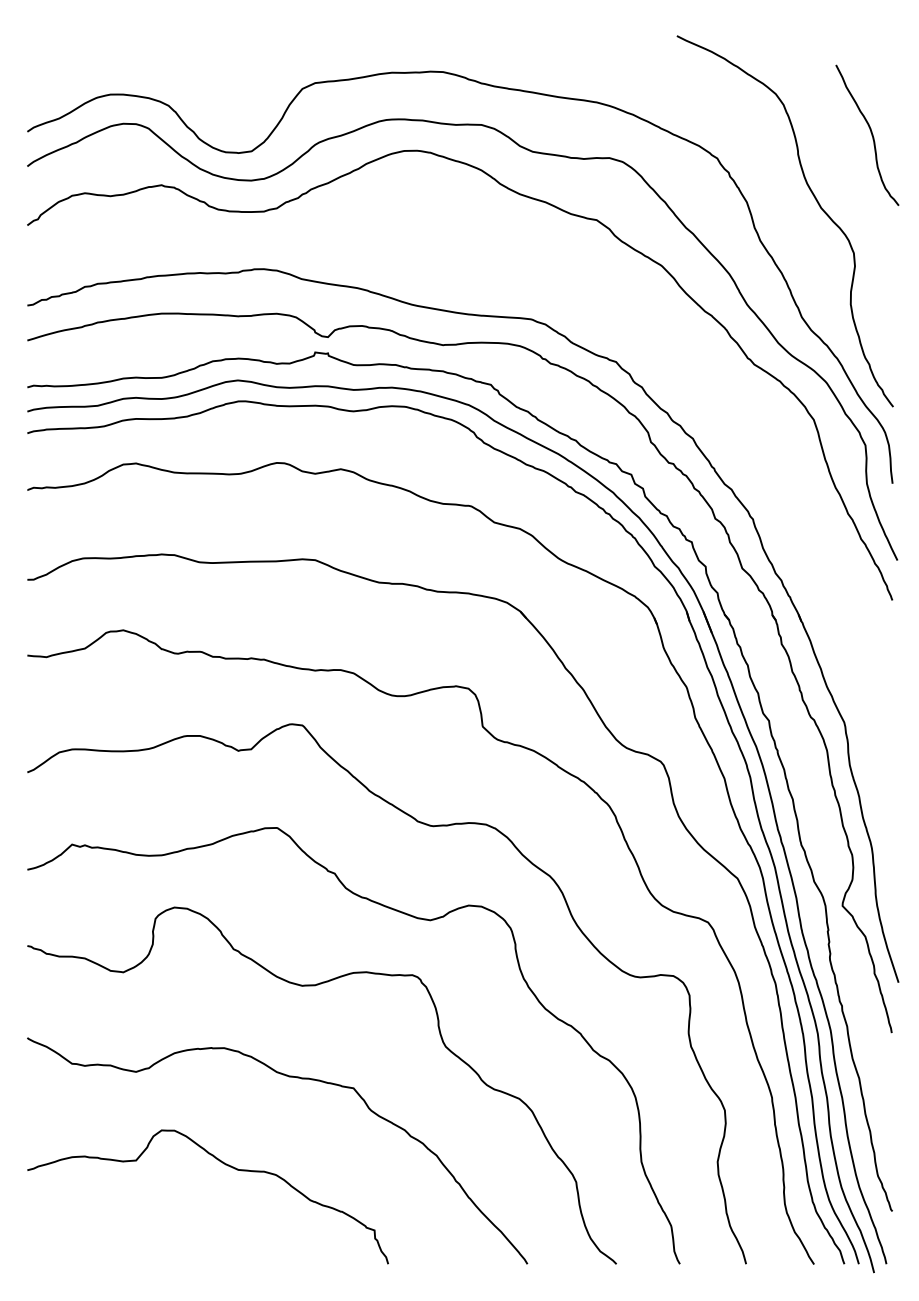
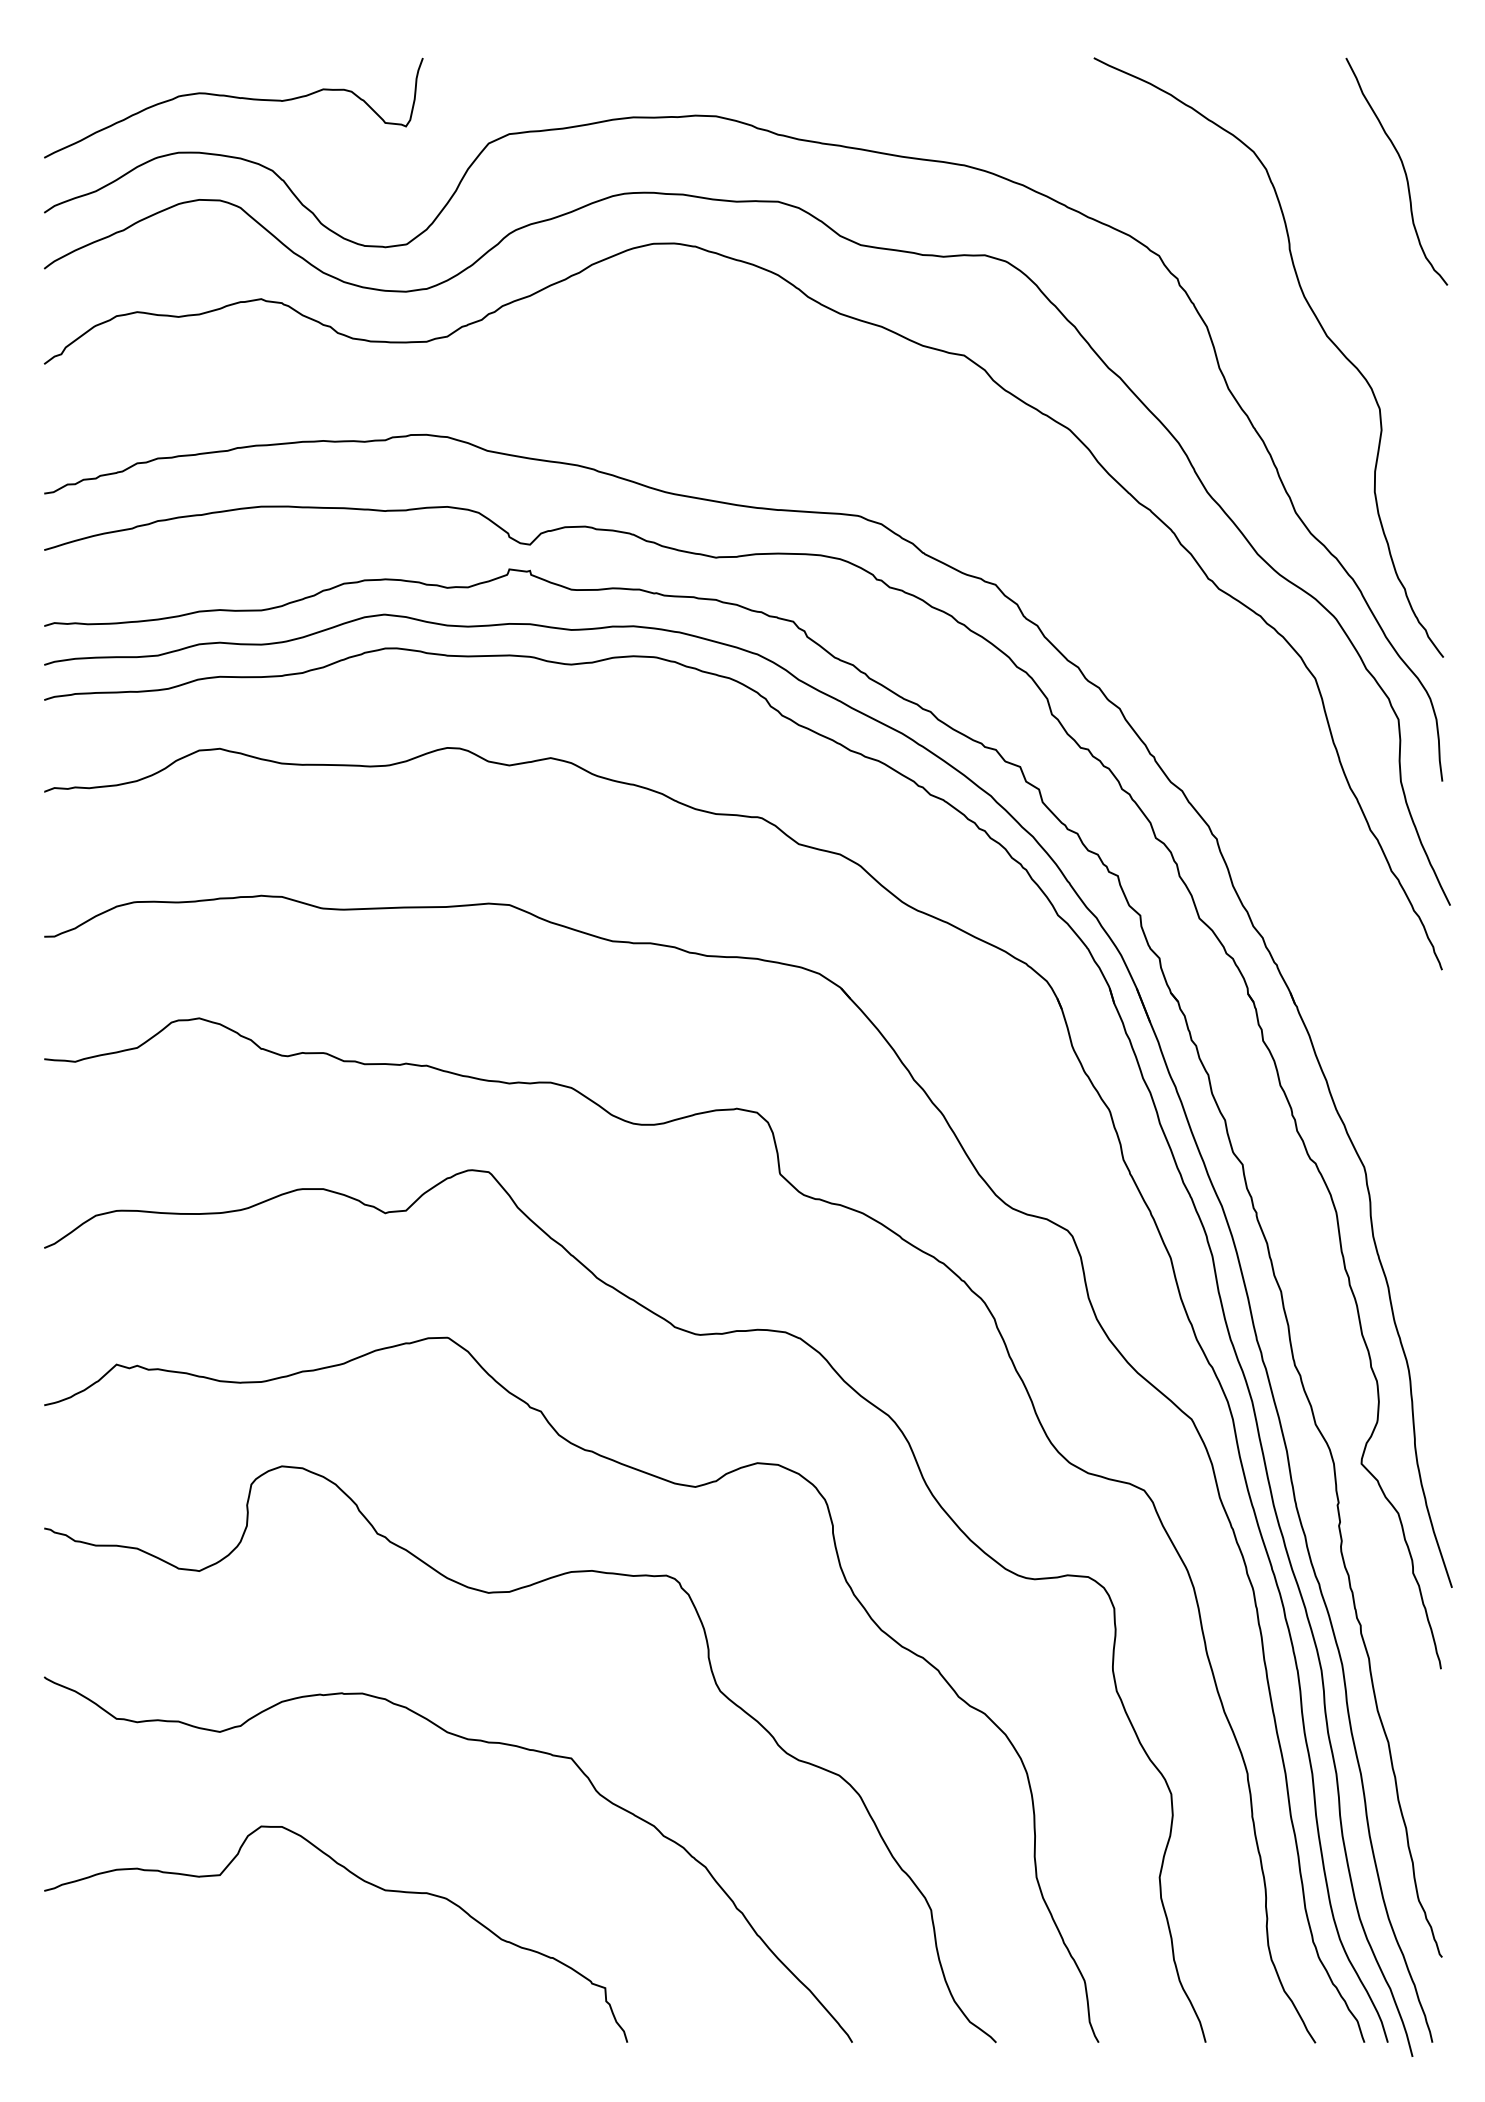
curve: (145, 61) -> (235, 99), added
curve: (870, 132) -> (1401, 167), moved

